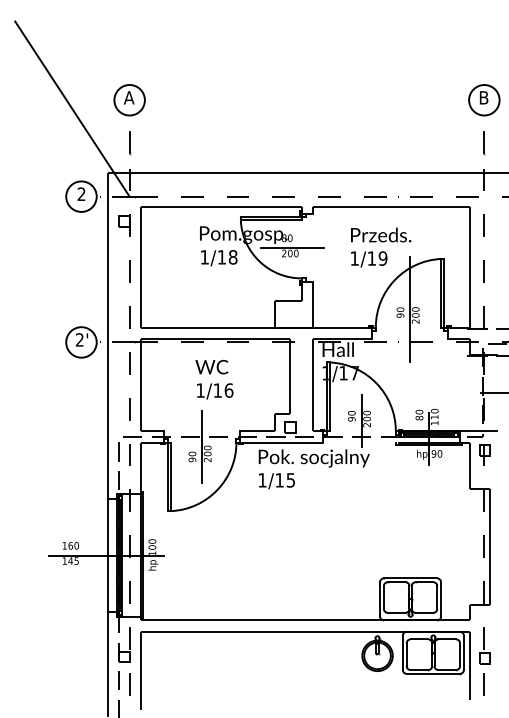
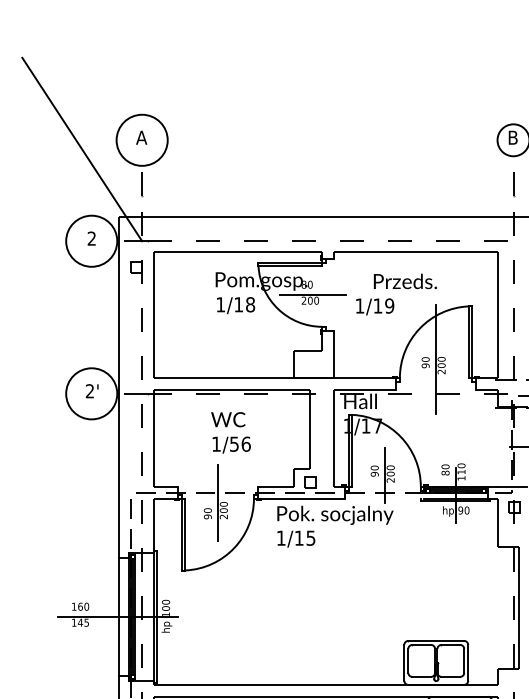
circle: (129, 100) -> (142, 140), size x1.6
circle: (81, 196) -> (91, 241), size x1.6
text: (369, 259) -> (375, 307), moved
circle: (81, 342) -> (91, 393), size x1.6
text: (217, 390) -> (234, 444), 1/16 -> 1/56

